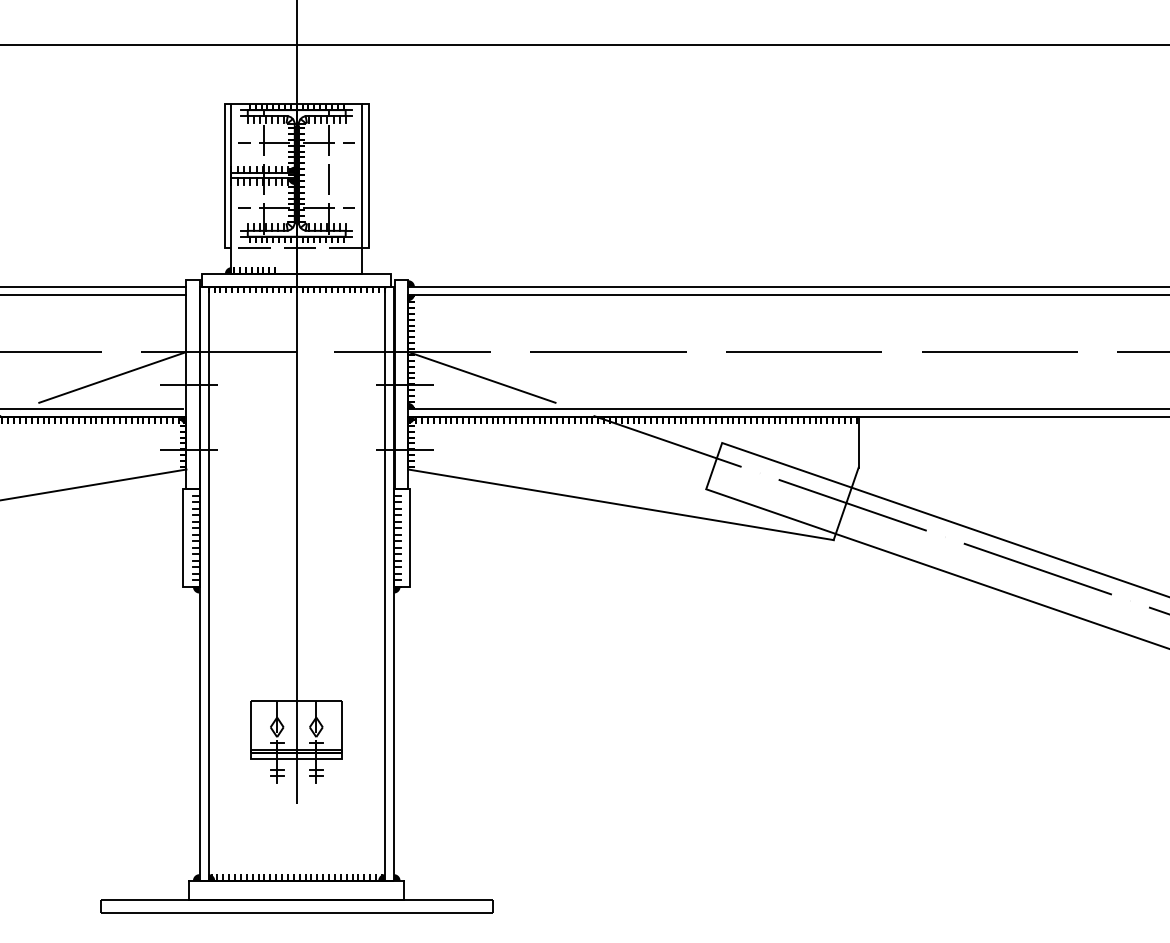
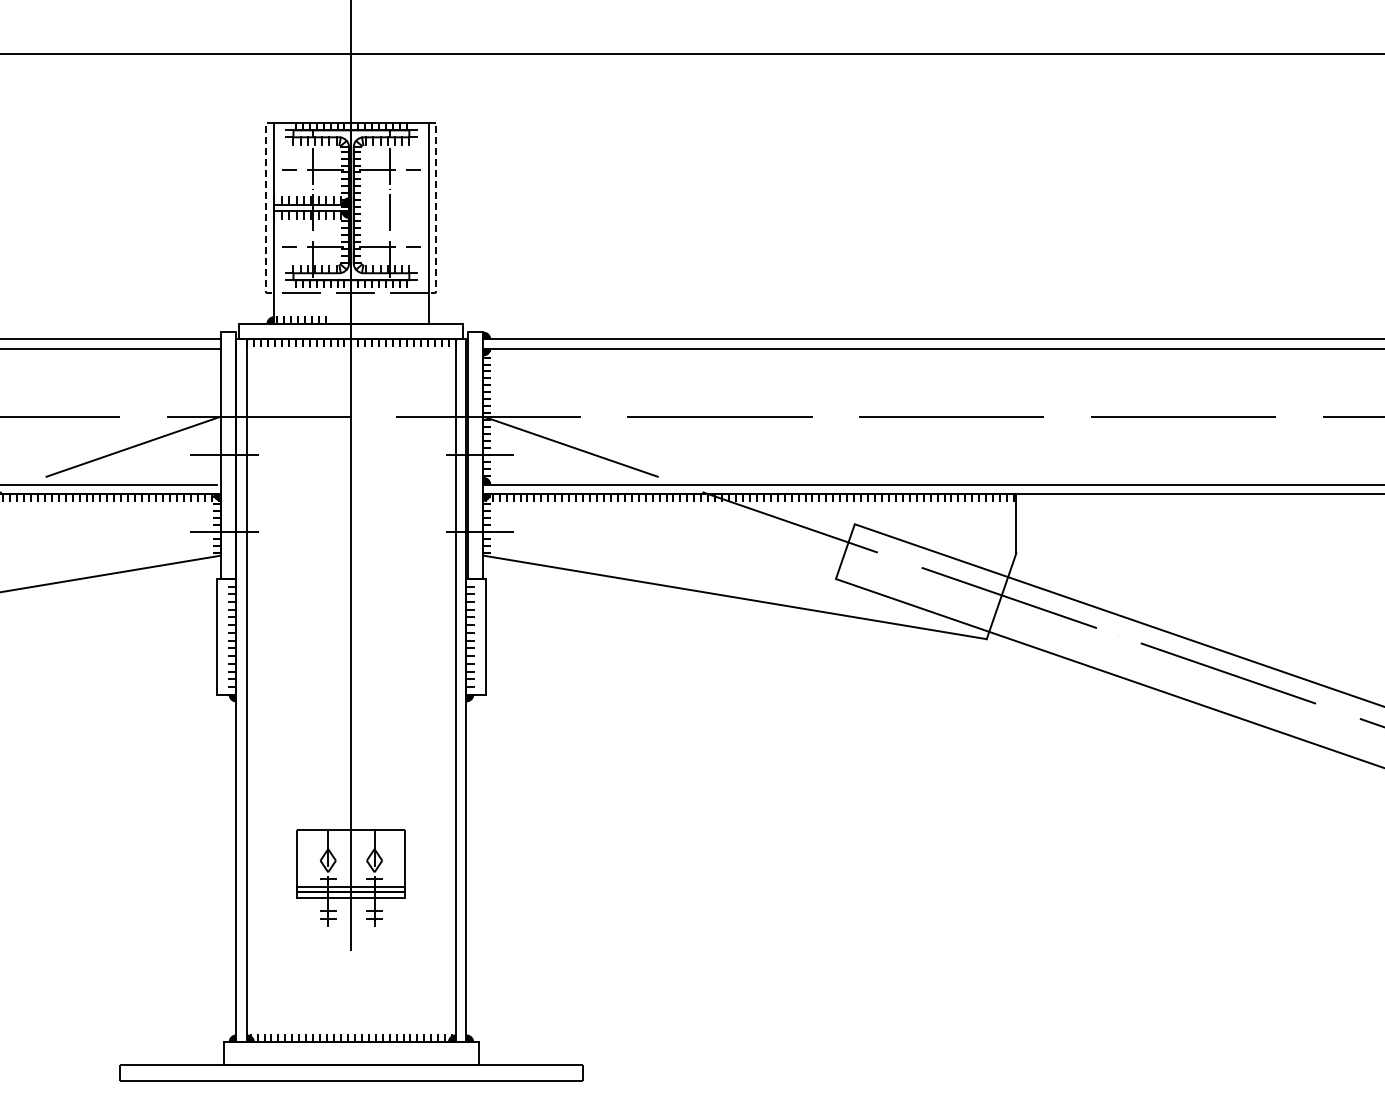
line: (224, 176) -> (266, 208), solid -> dashed
line: (368, 176) -> (436, 208), solid -> dashed

